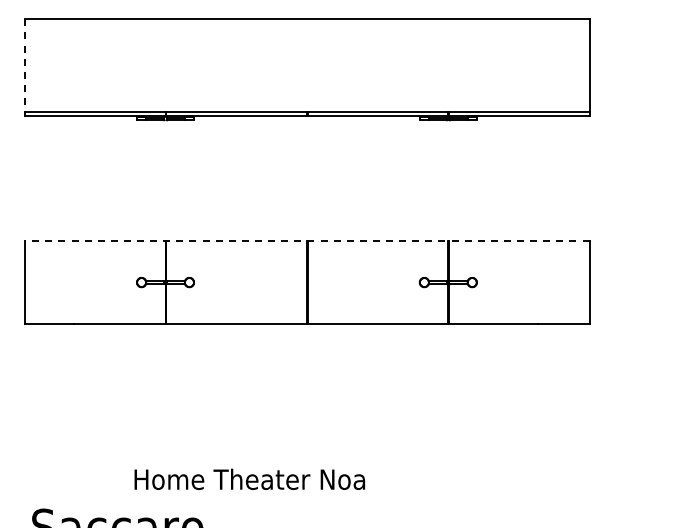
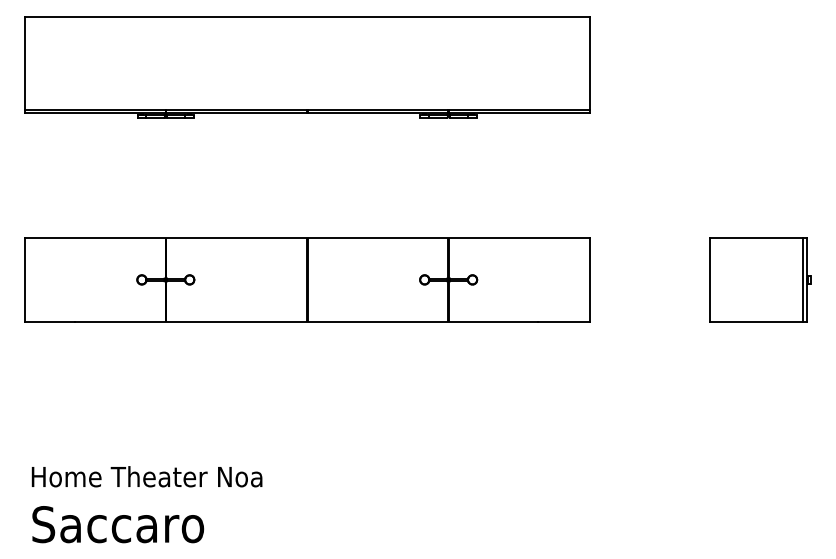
line: (25, 66) -> (25, 63), dashed -> solid
line: (306, 241) -> (306, 238), dashed -> solid
text: (249, 479) -> (146, 476), moved

